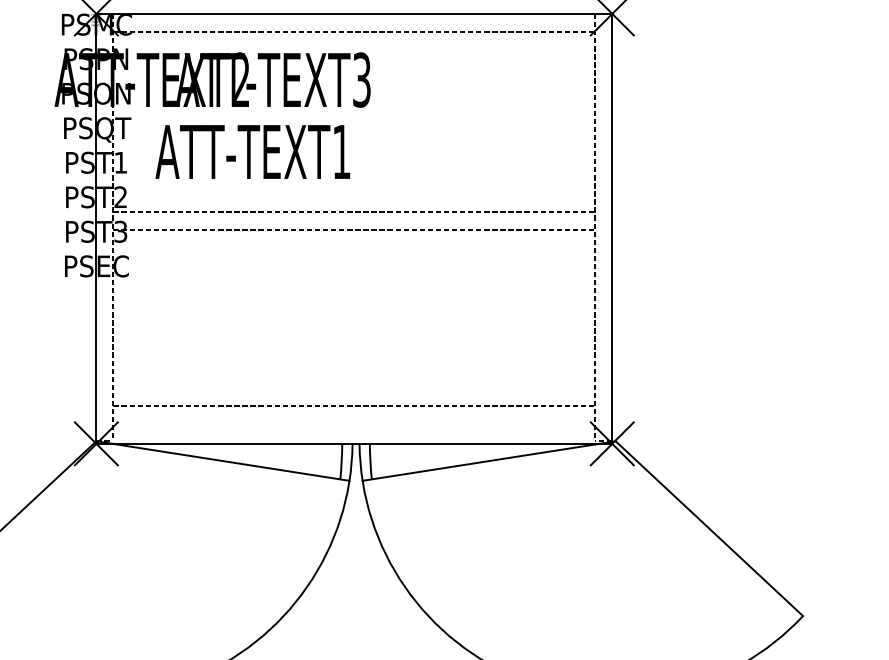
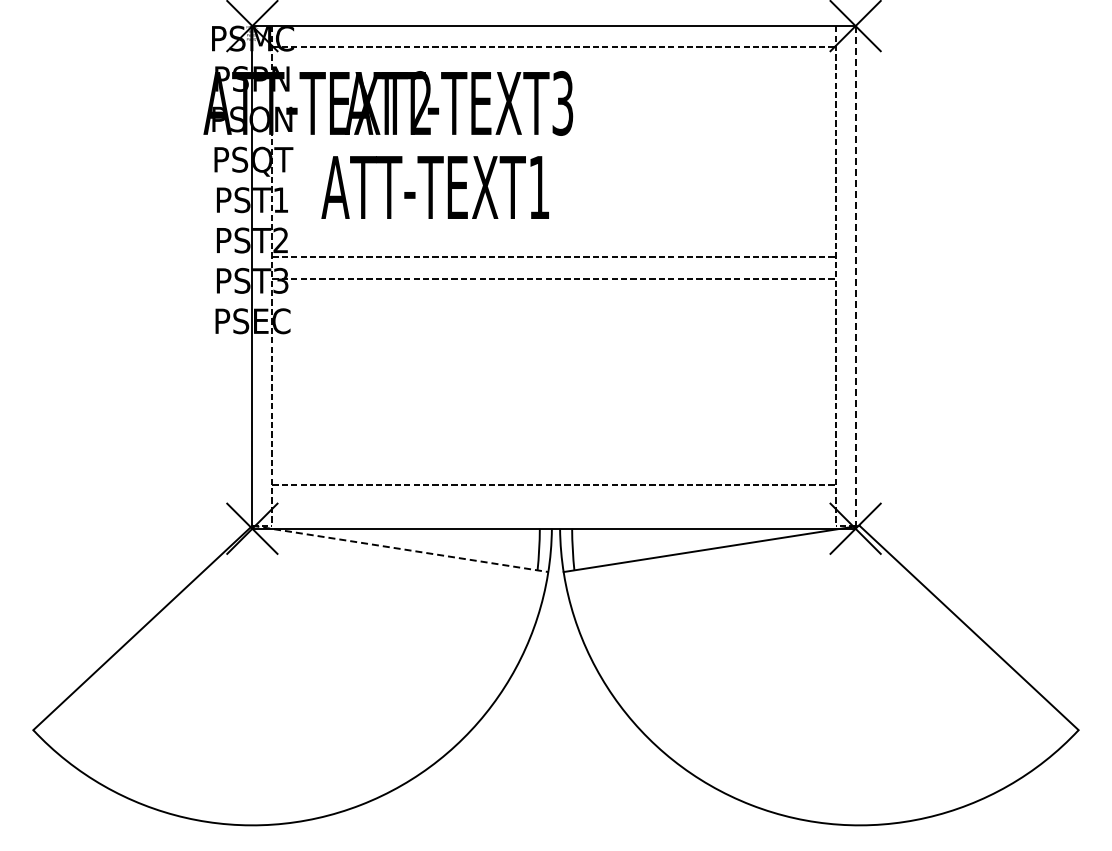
line: (612, 228) -> (855, 277), solid -> dashed
line: (223, 460) -> (400, 548), solid -> dashed

